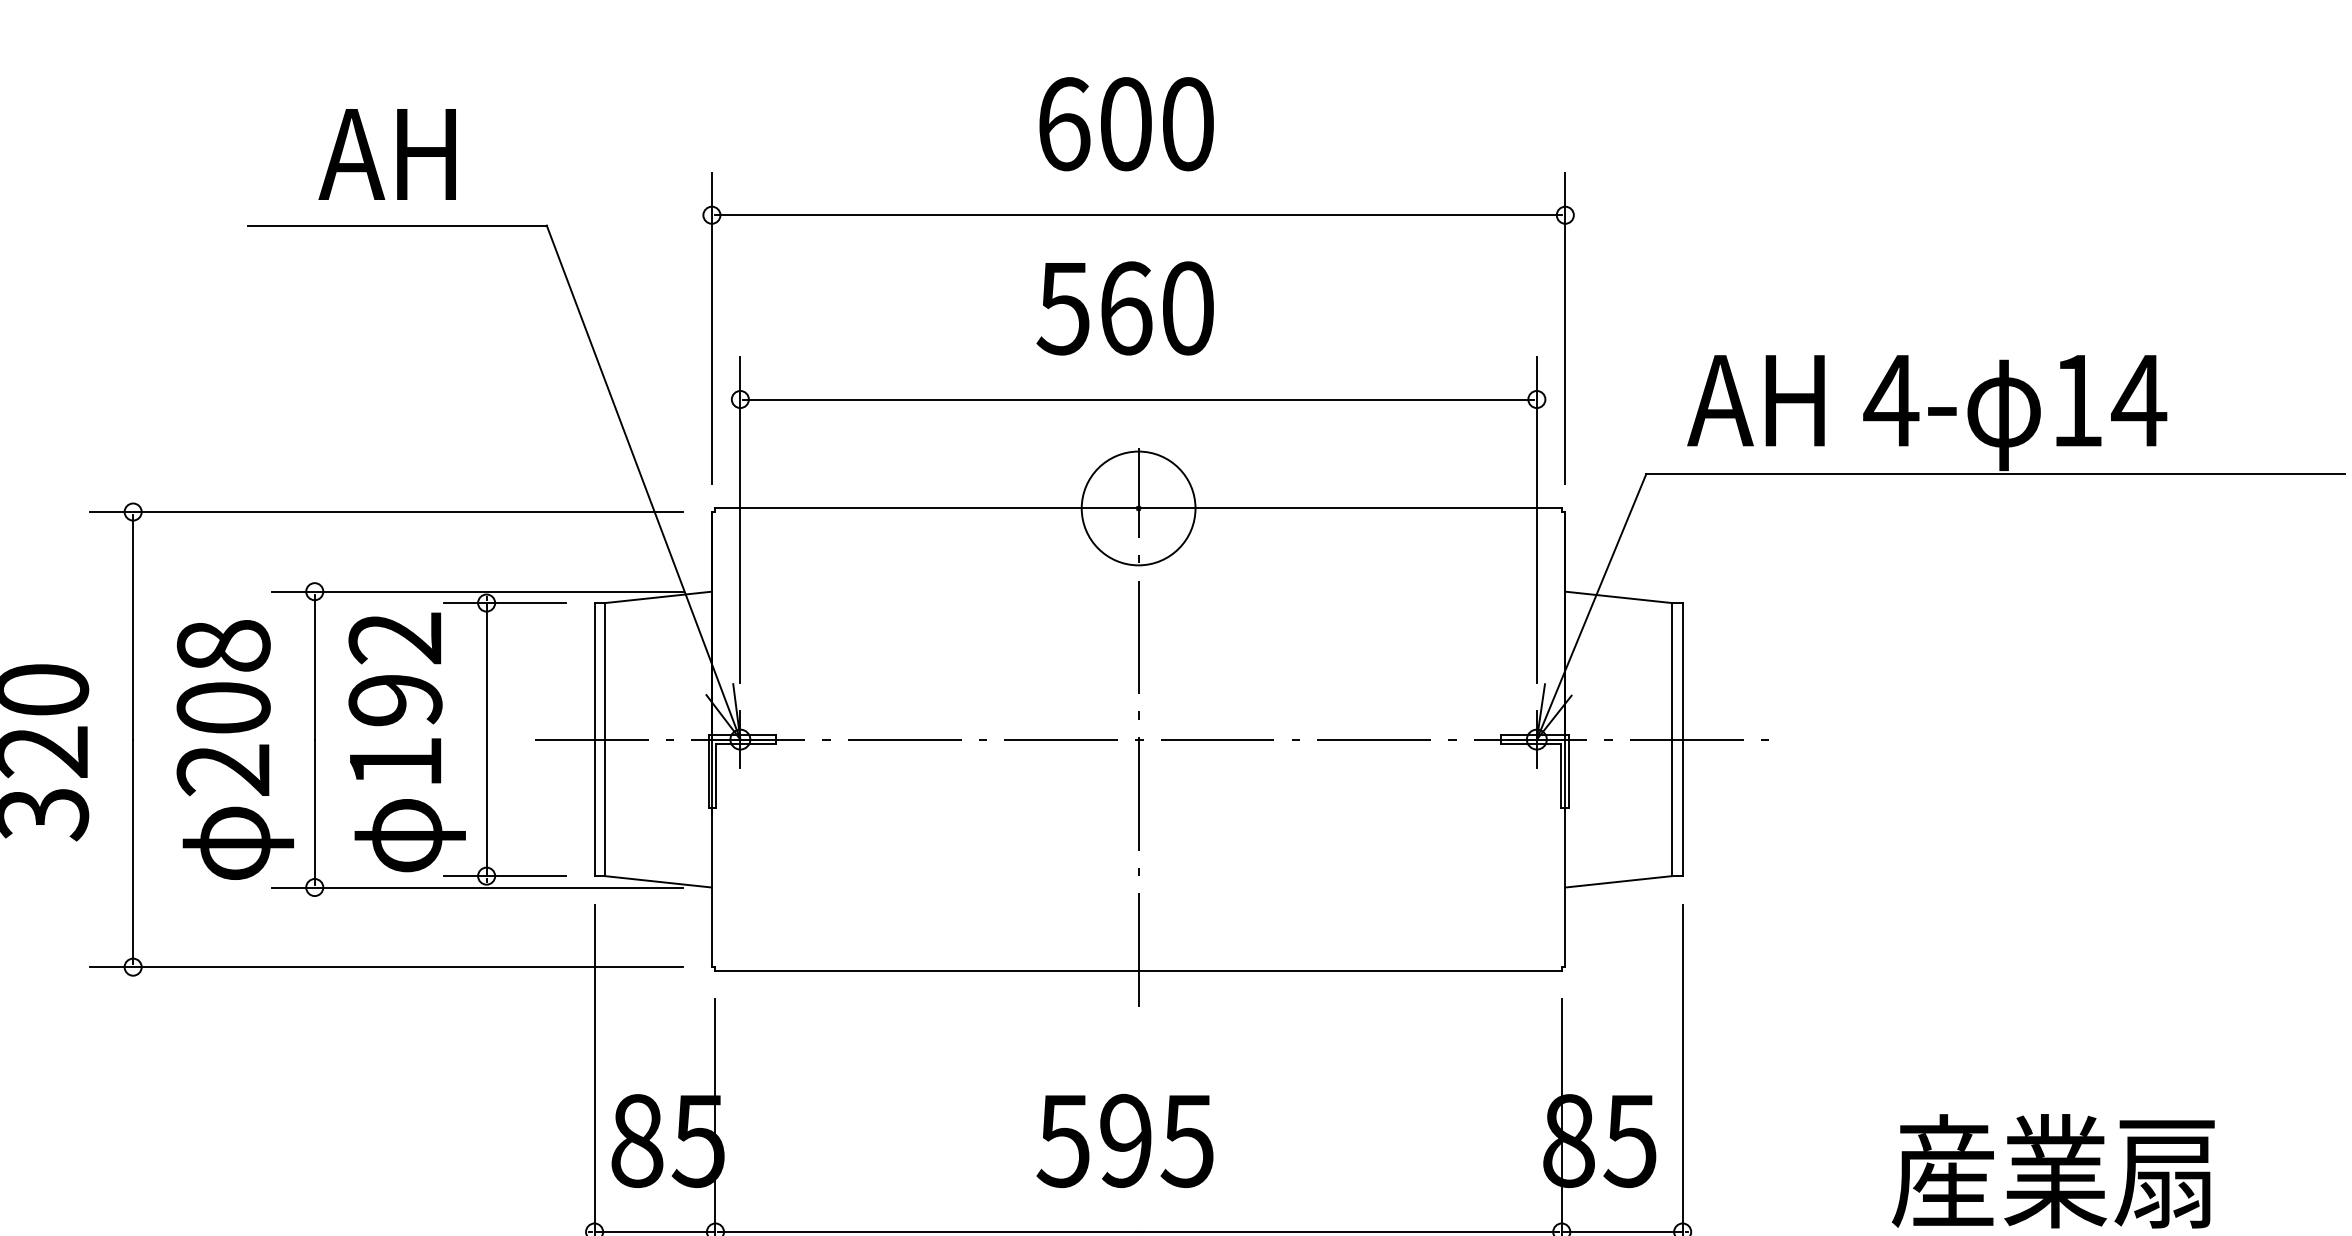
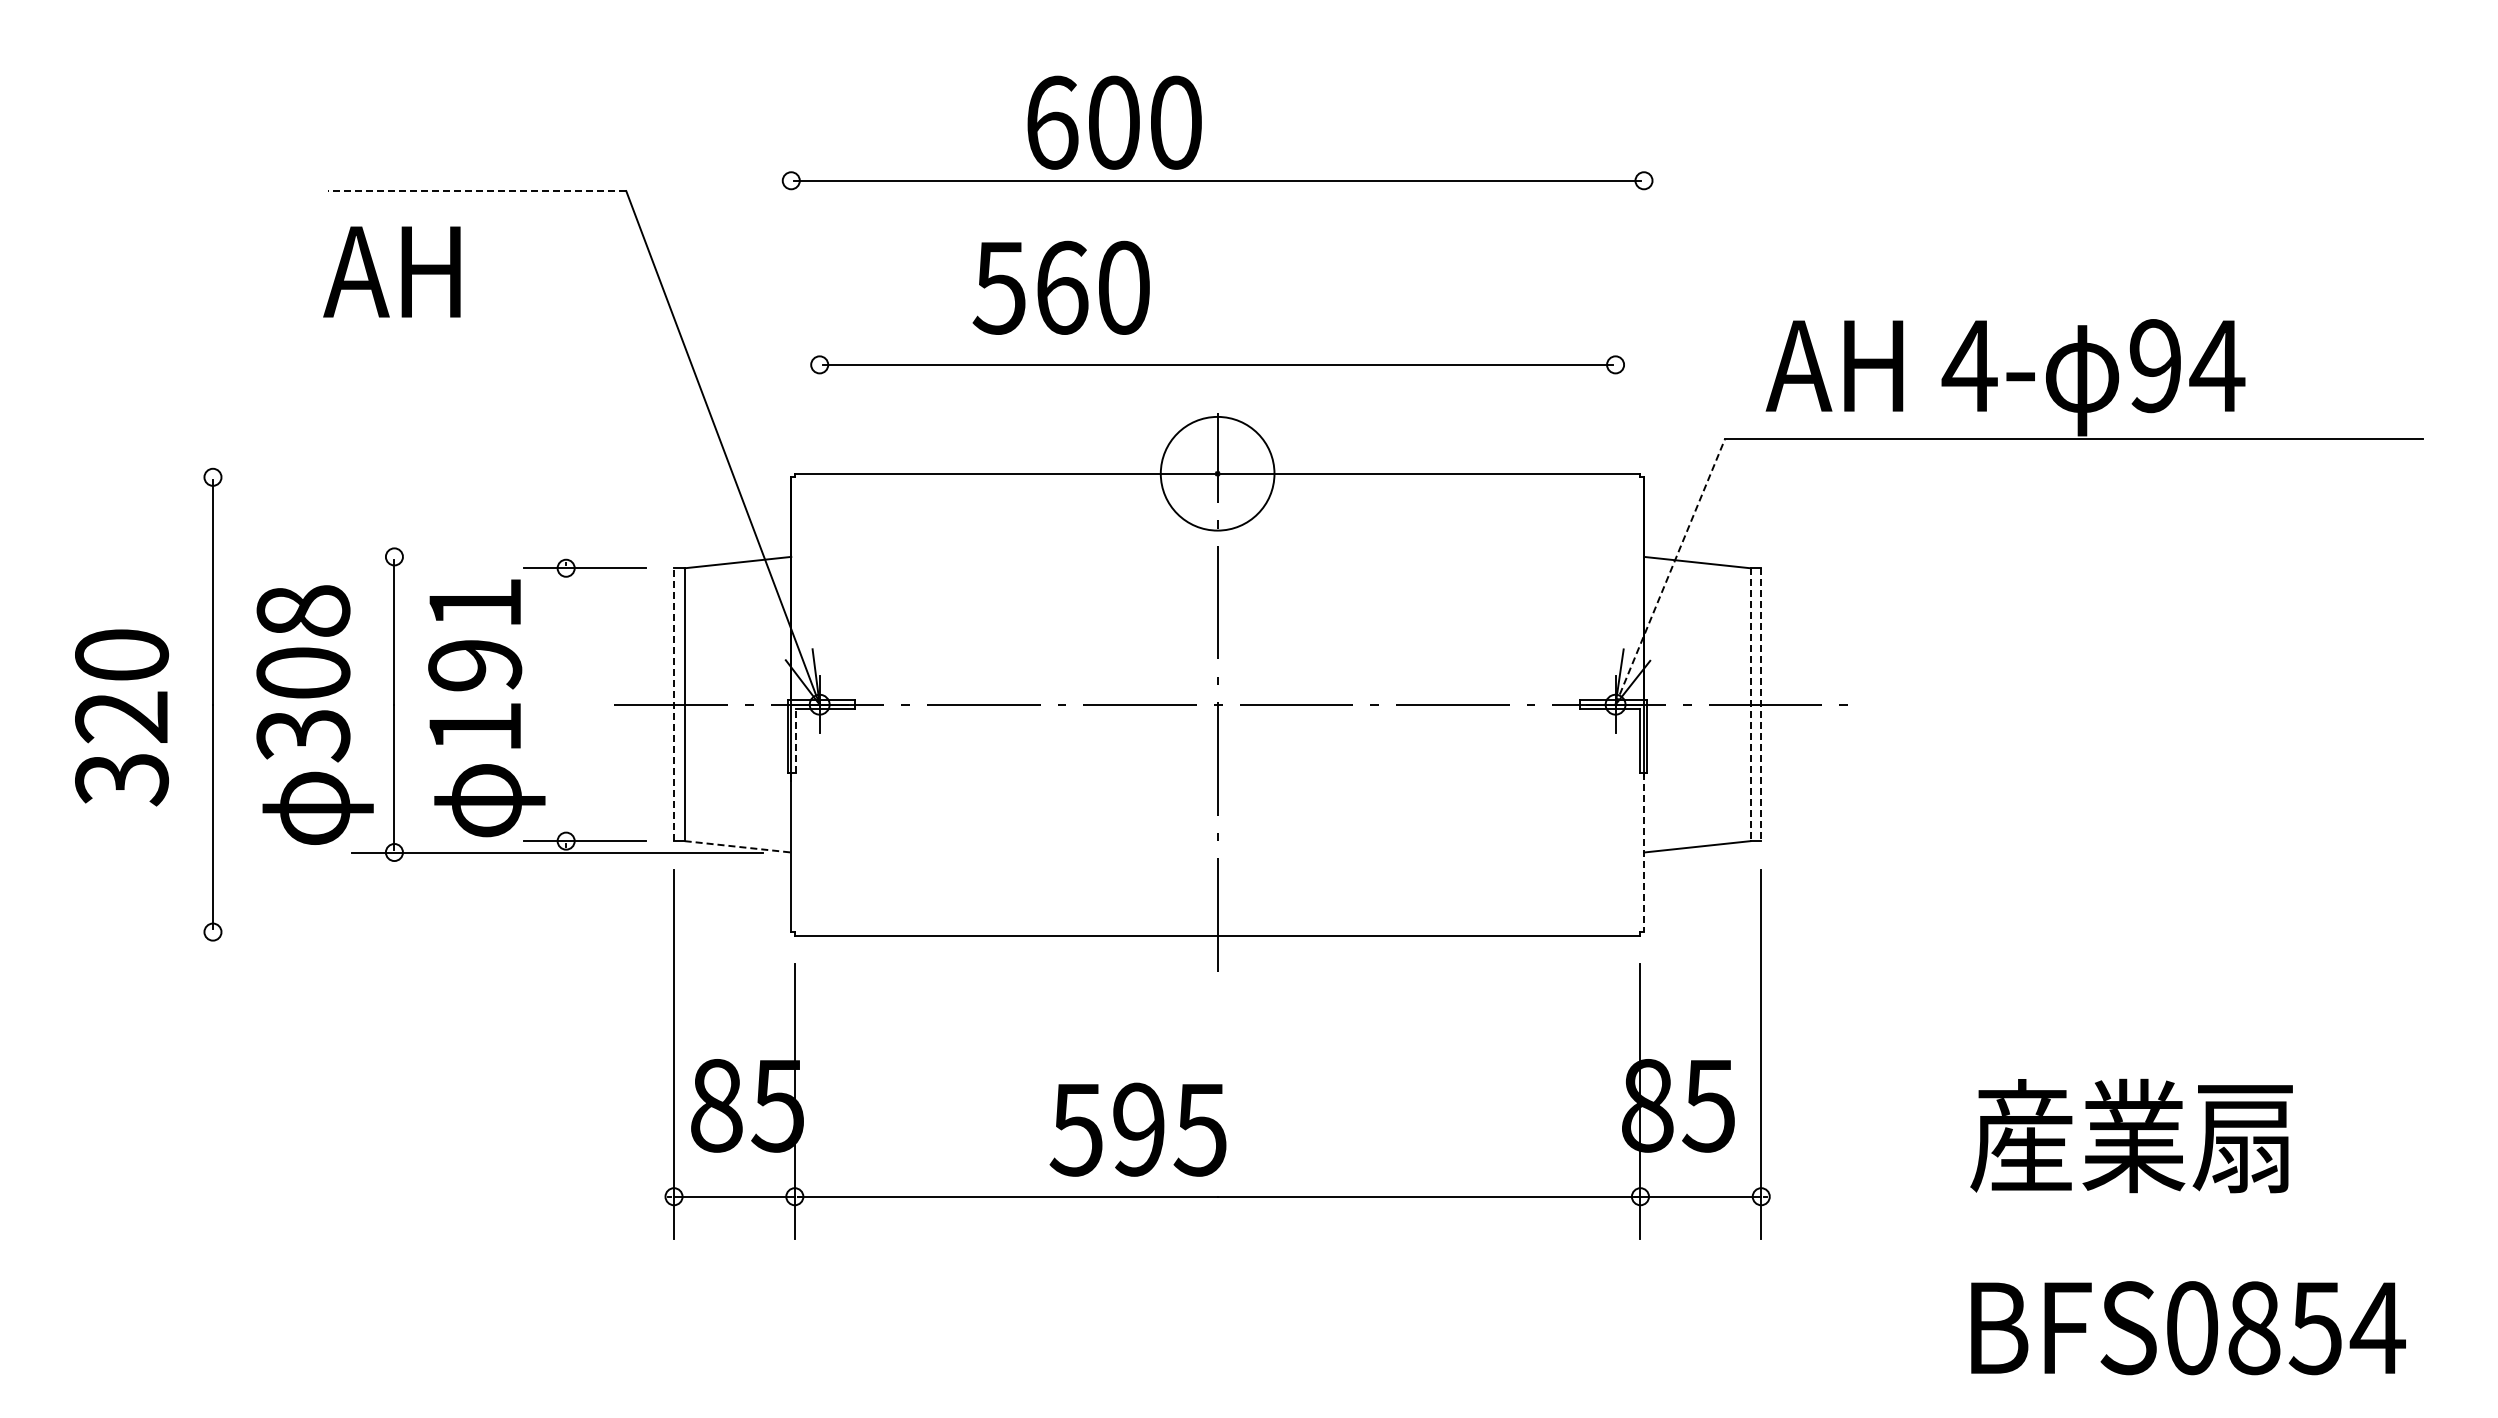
text: (1126, 123) -> (1114, 122), moved
text: (386, 153) -> (391, 271), moved
line: (396, 225) -> (476, 191), solid -> dashed
text: (1124, 308) -> (1060, 287), moved
line: (712, 328) -> (791, 293), removed
line: (1565, 328) -> (1644, 293), removed
text: (2076, 401) -> (2154, 366), 14 -> 94
line: (386, 512) -> (466, 477), removed
line: (740, 519) -> (819, 484), removed
line: (1536, 519) -> (1615, 484), removed
line: (476, 591) -> (556, 556), removed
line: (1591, 606) -> (1670, 571), solid -> dashed
text: (394, 638) -> (474, 603), 192 -> 191
line: (486, 739) -> (566, 704), removed
line: (595, 739) -> (674, 704), solid -> dashed
line: (1671, 740) -> (1750, 705), solid -> dashed
line: (1682, 740) -> (1761, 705), solid -> dashed
text: (223, 770) -> (303, 735), 208 -> 308
line: (716, 775) -> (795, 740), solid -> dashed
line: (658, 881) -> (737, 846), solid -> dashed
line: (1565, 887) -> (1644, 852), solid -> dashed
line: (386, 967) -> (466, 932), removed
text: (1124, 1140) -> (1137, 1129), moved

